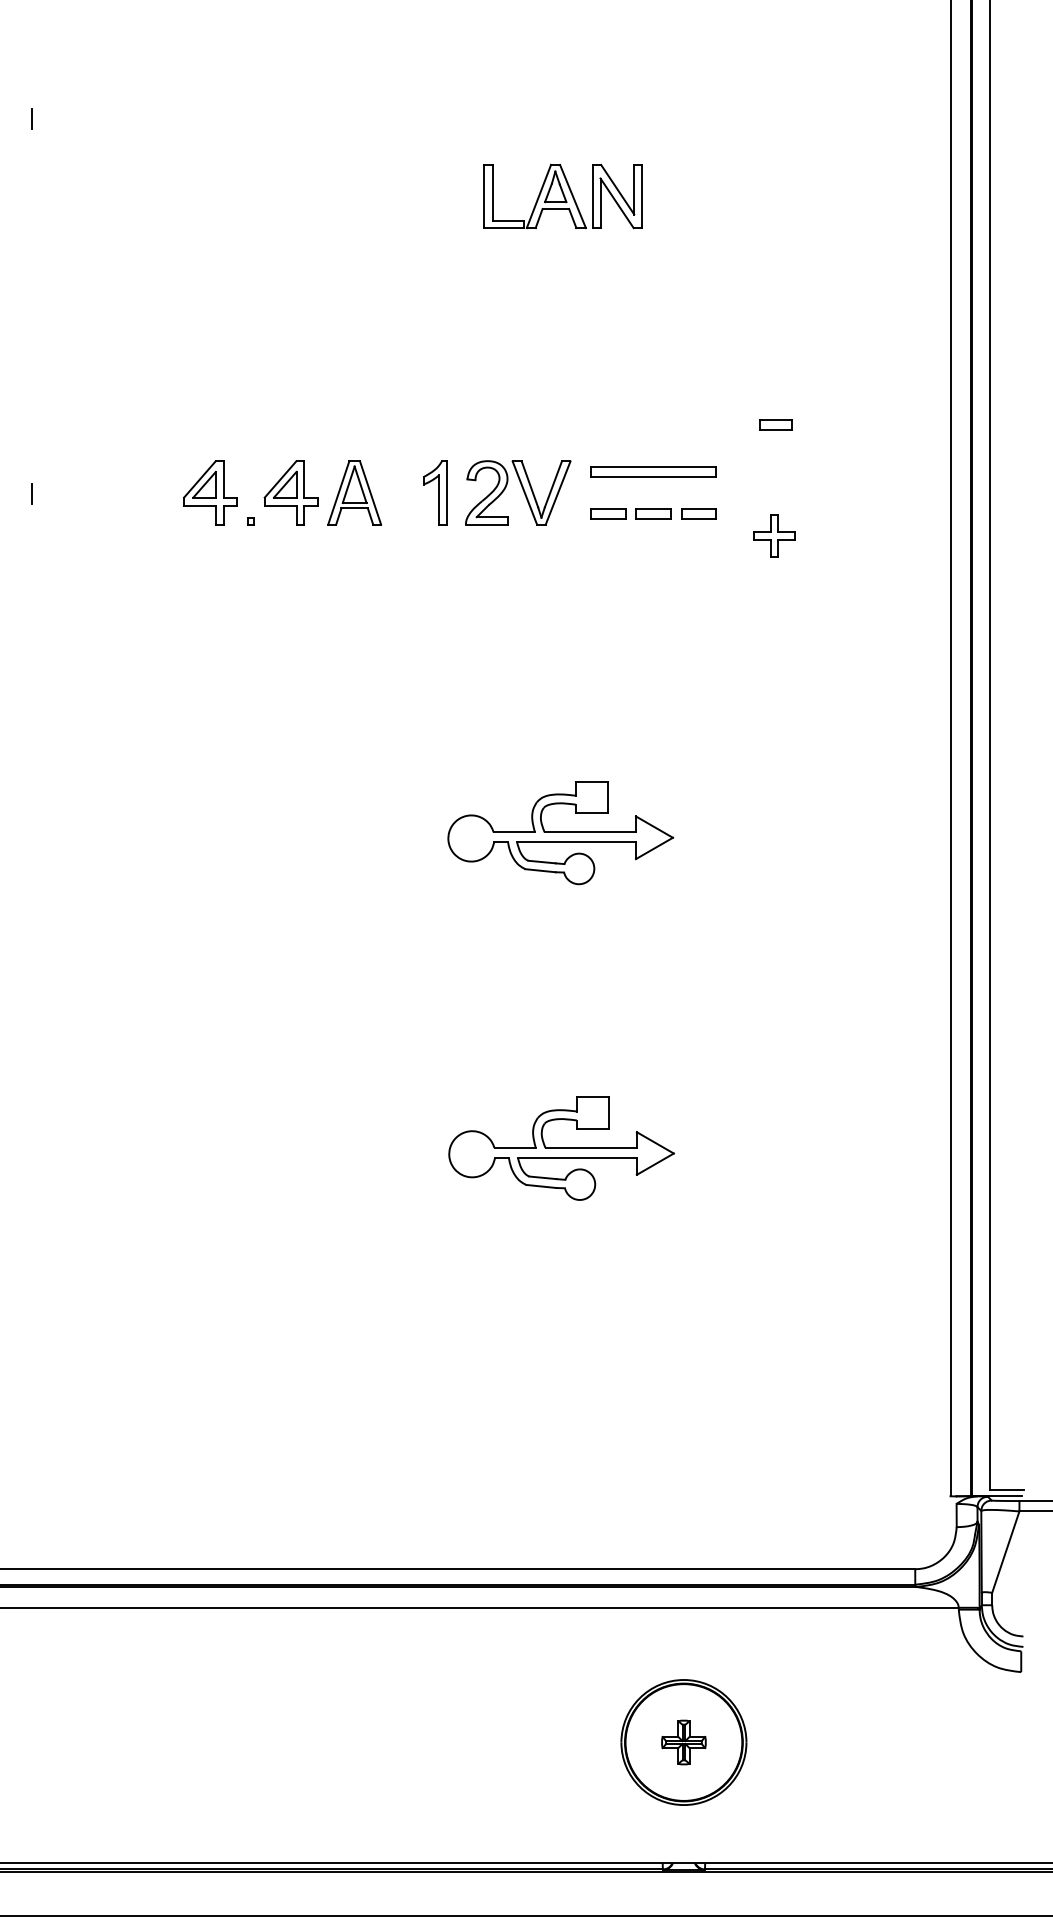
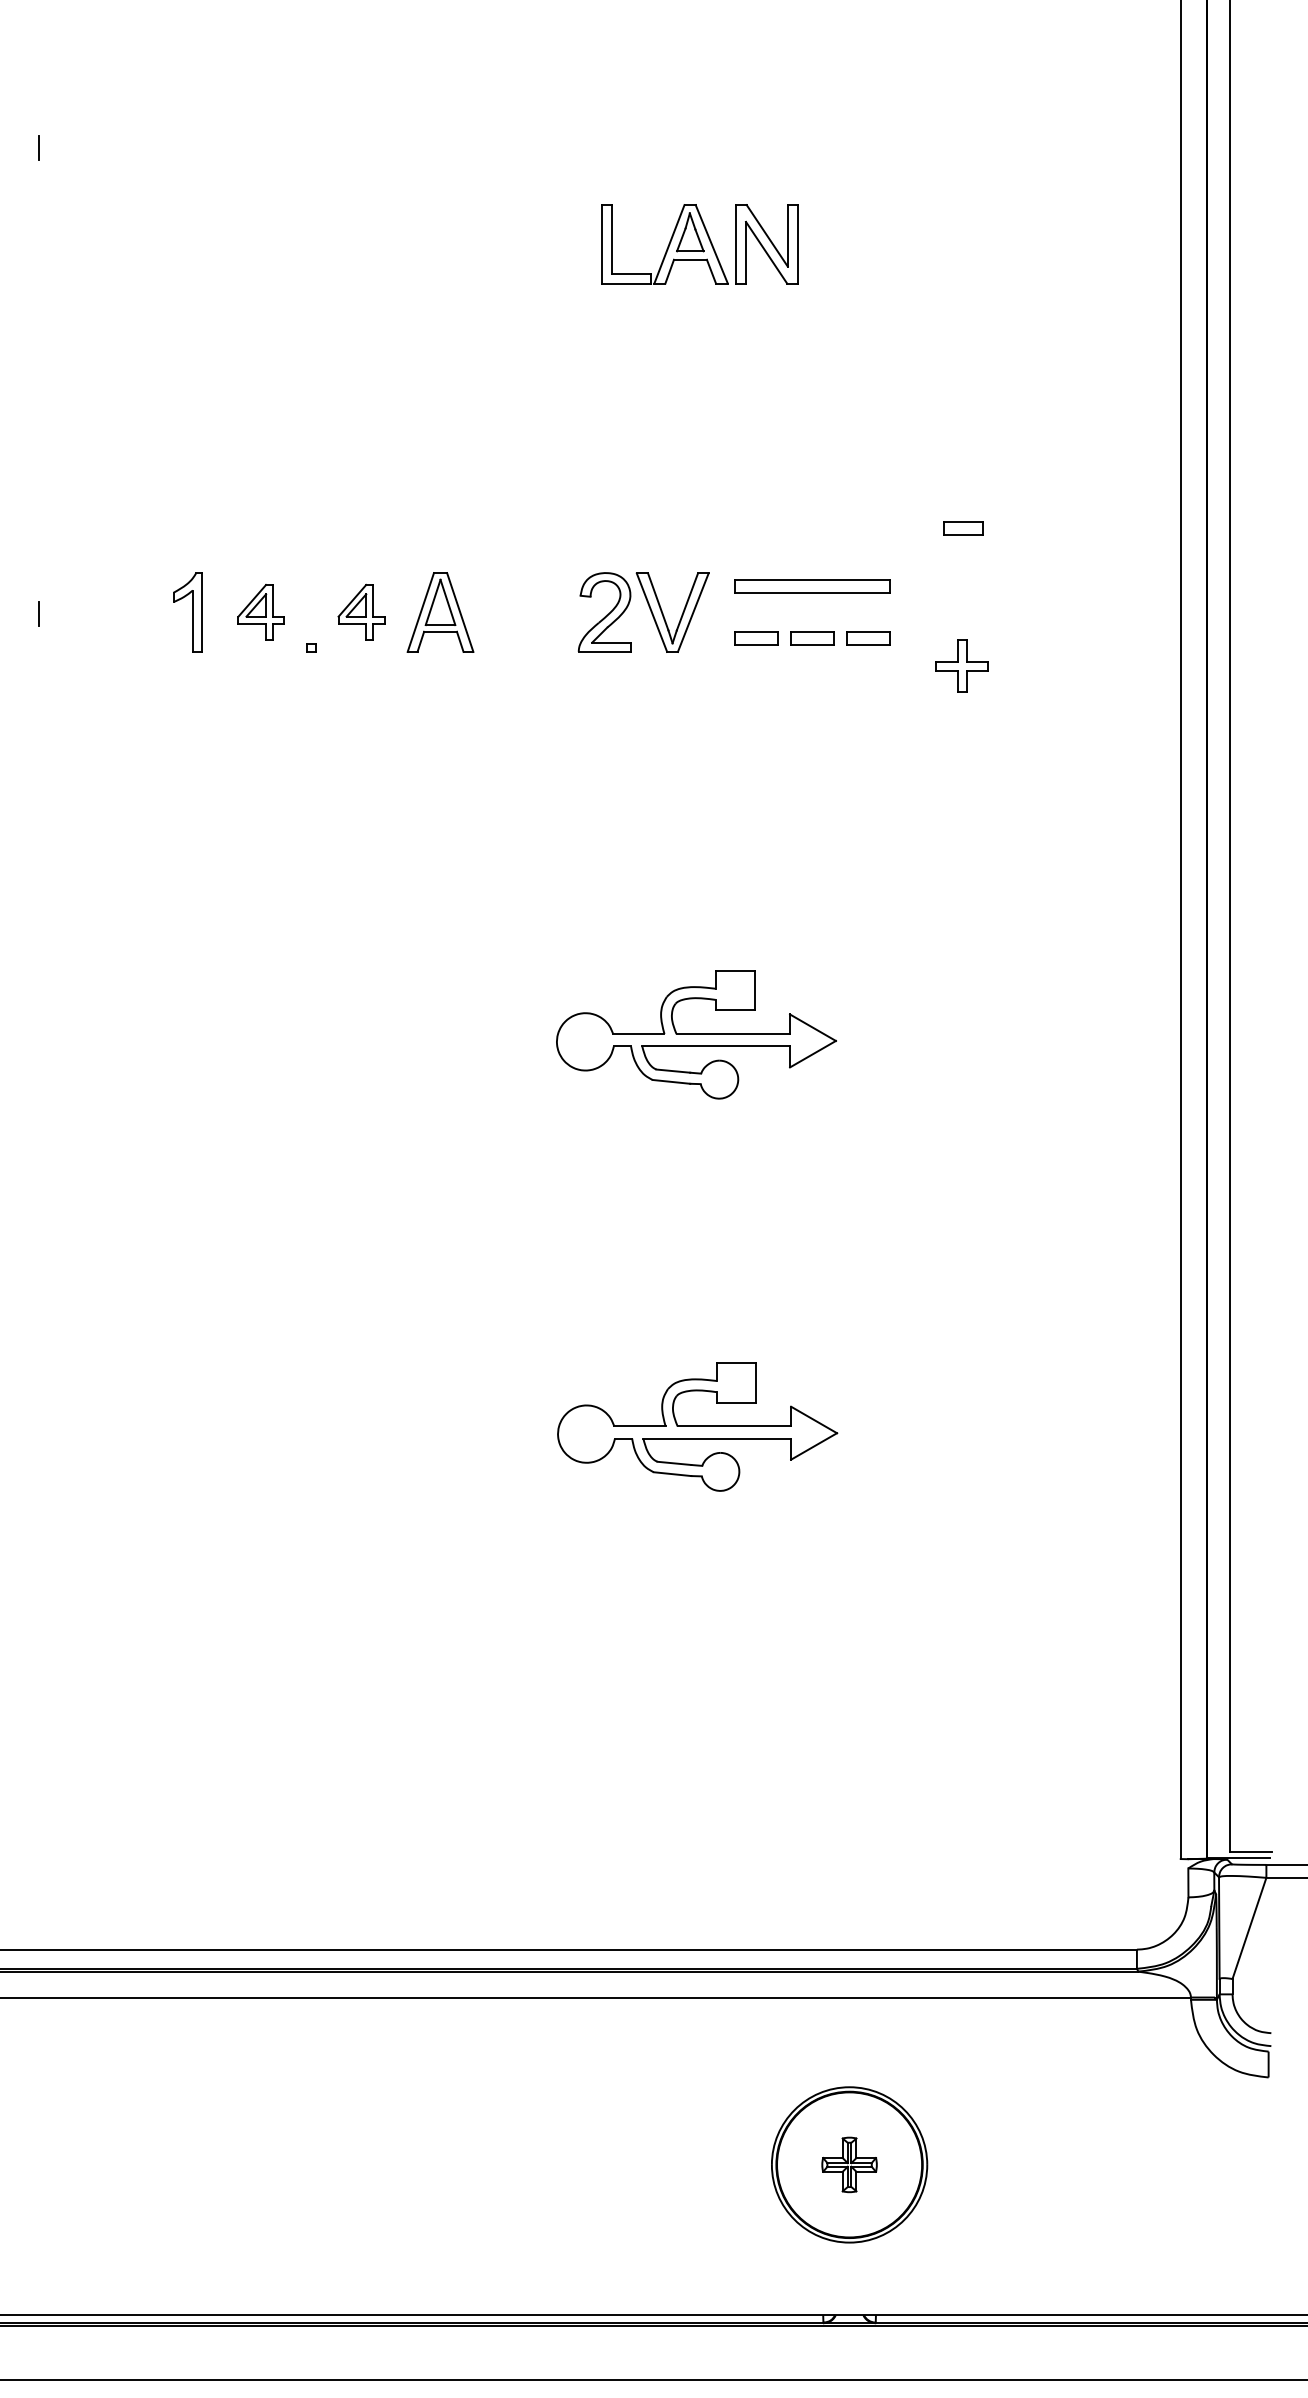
part: (210, 492) -> (261, 612), size x0.7
part: (290, 492) -> (360, 612), size x0.7
part: (435, 492) -> (188, 612), moved

